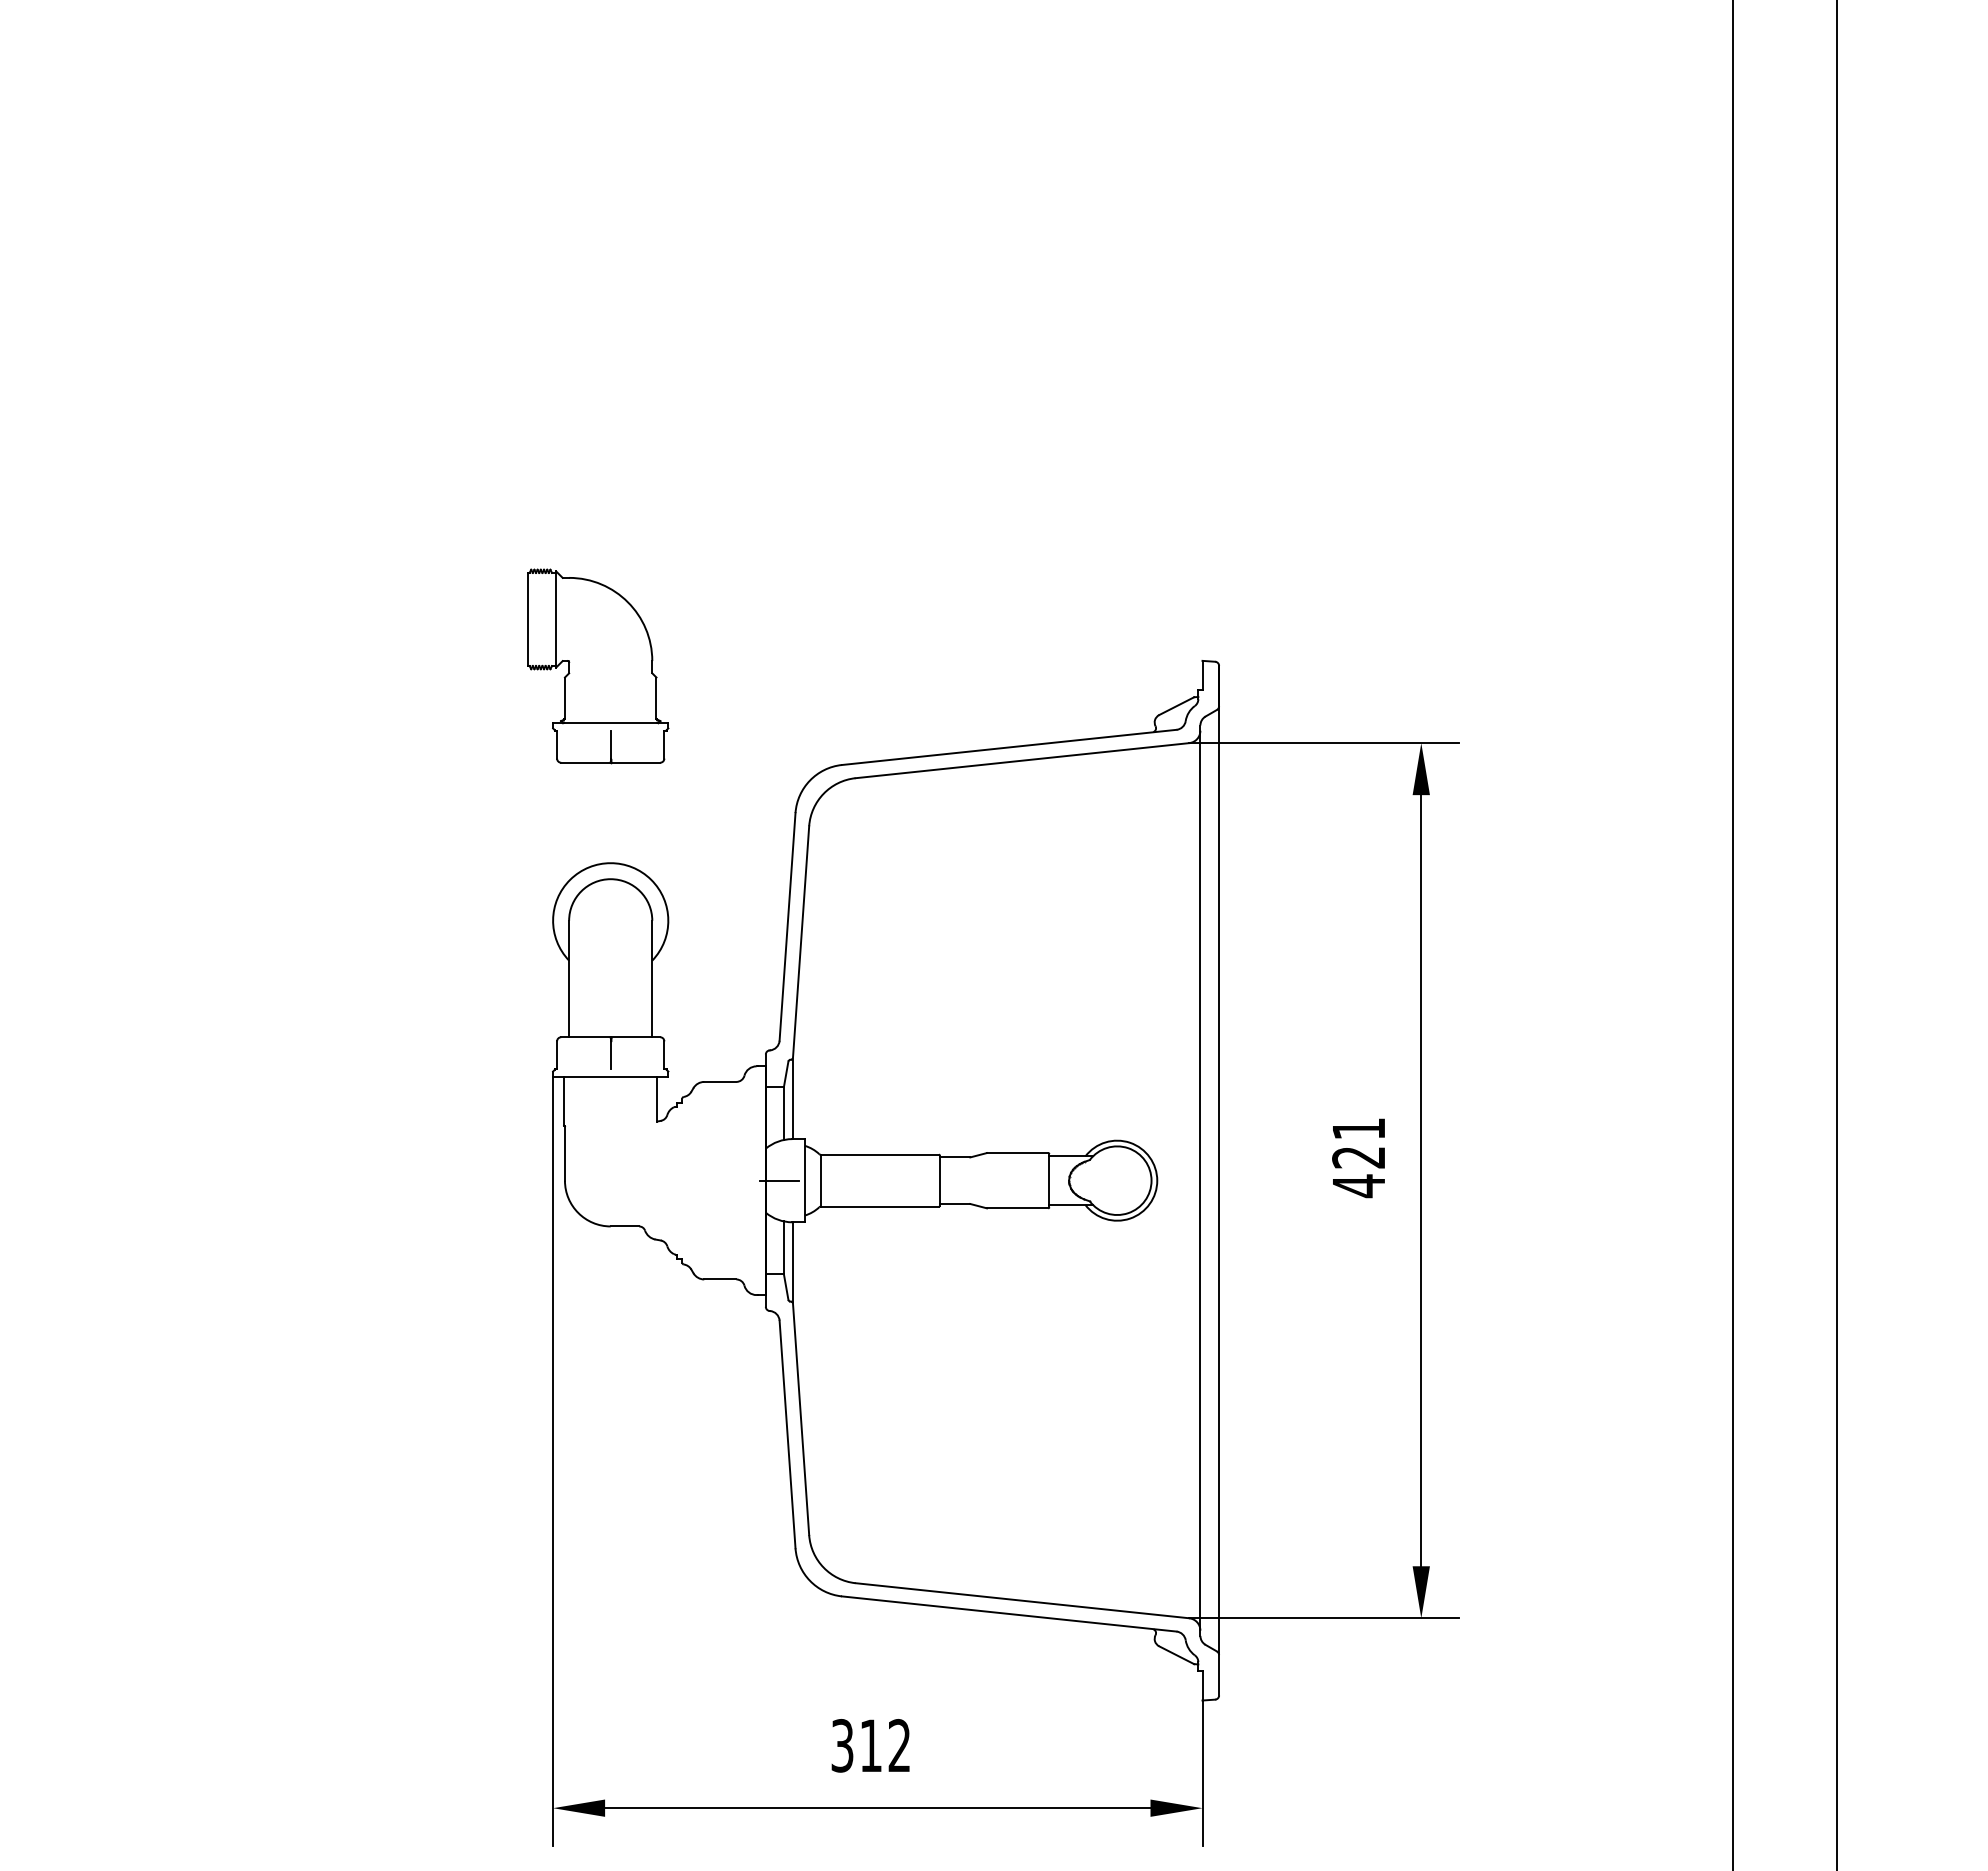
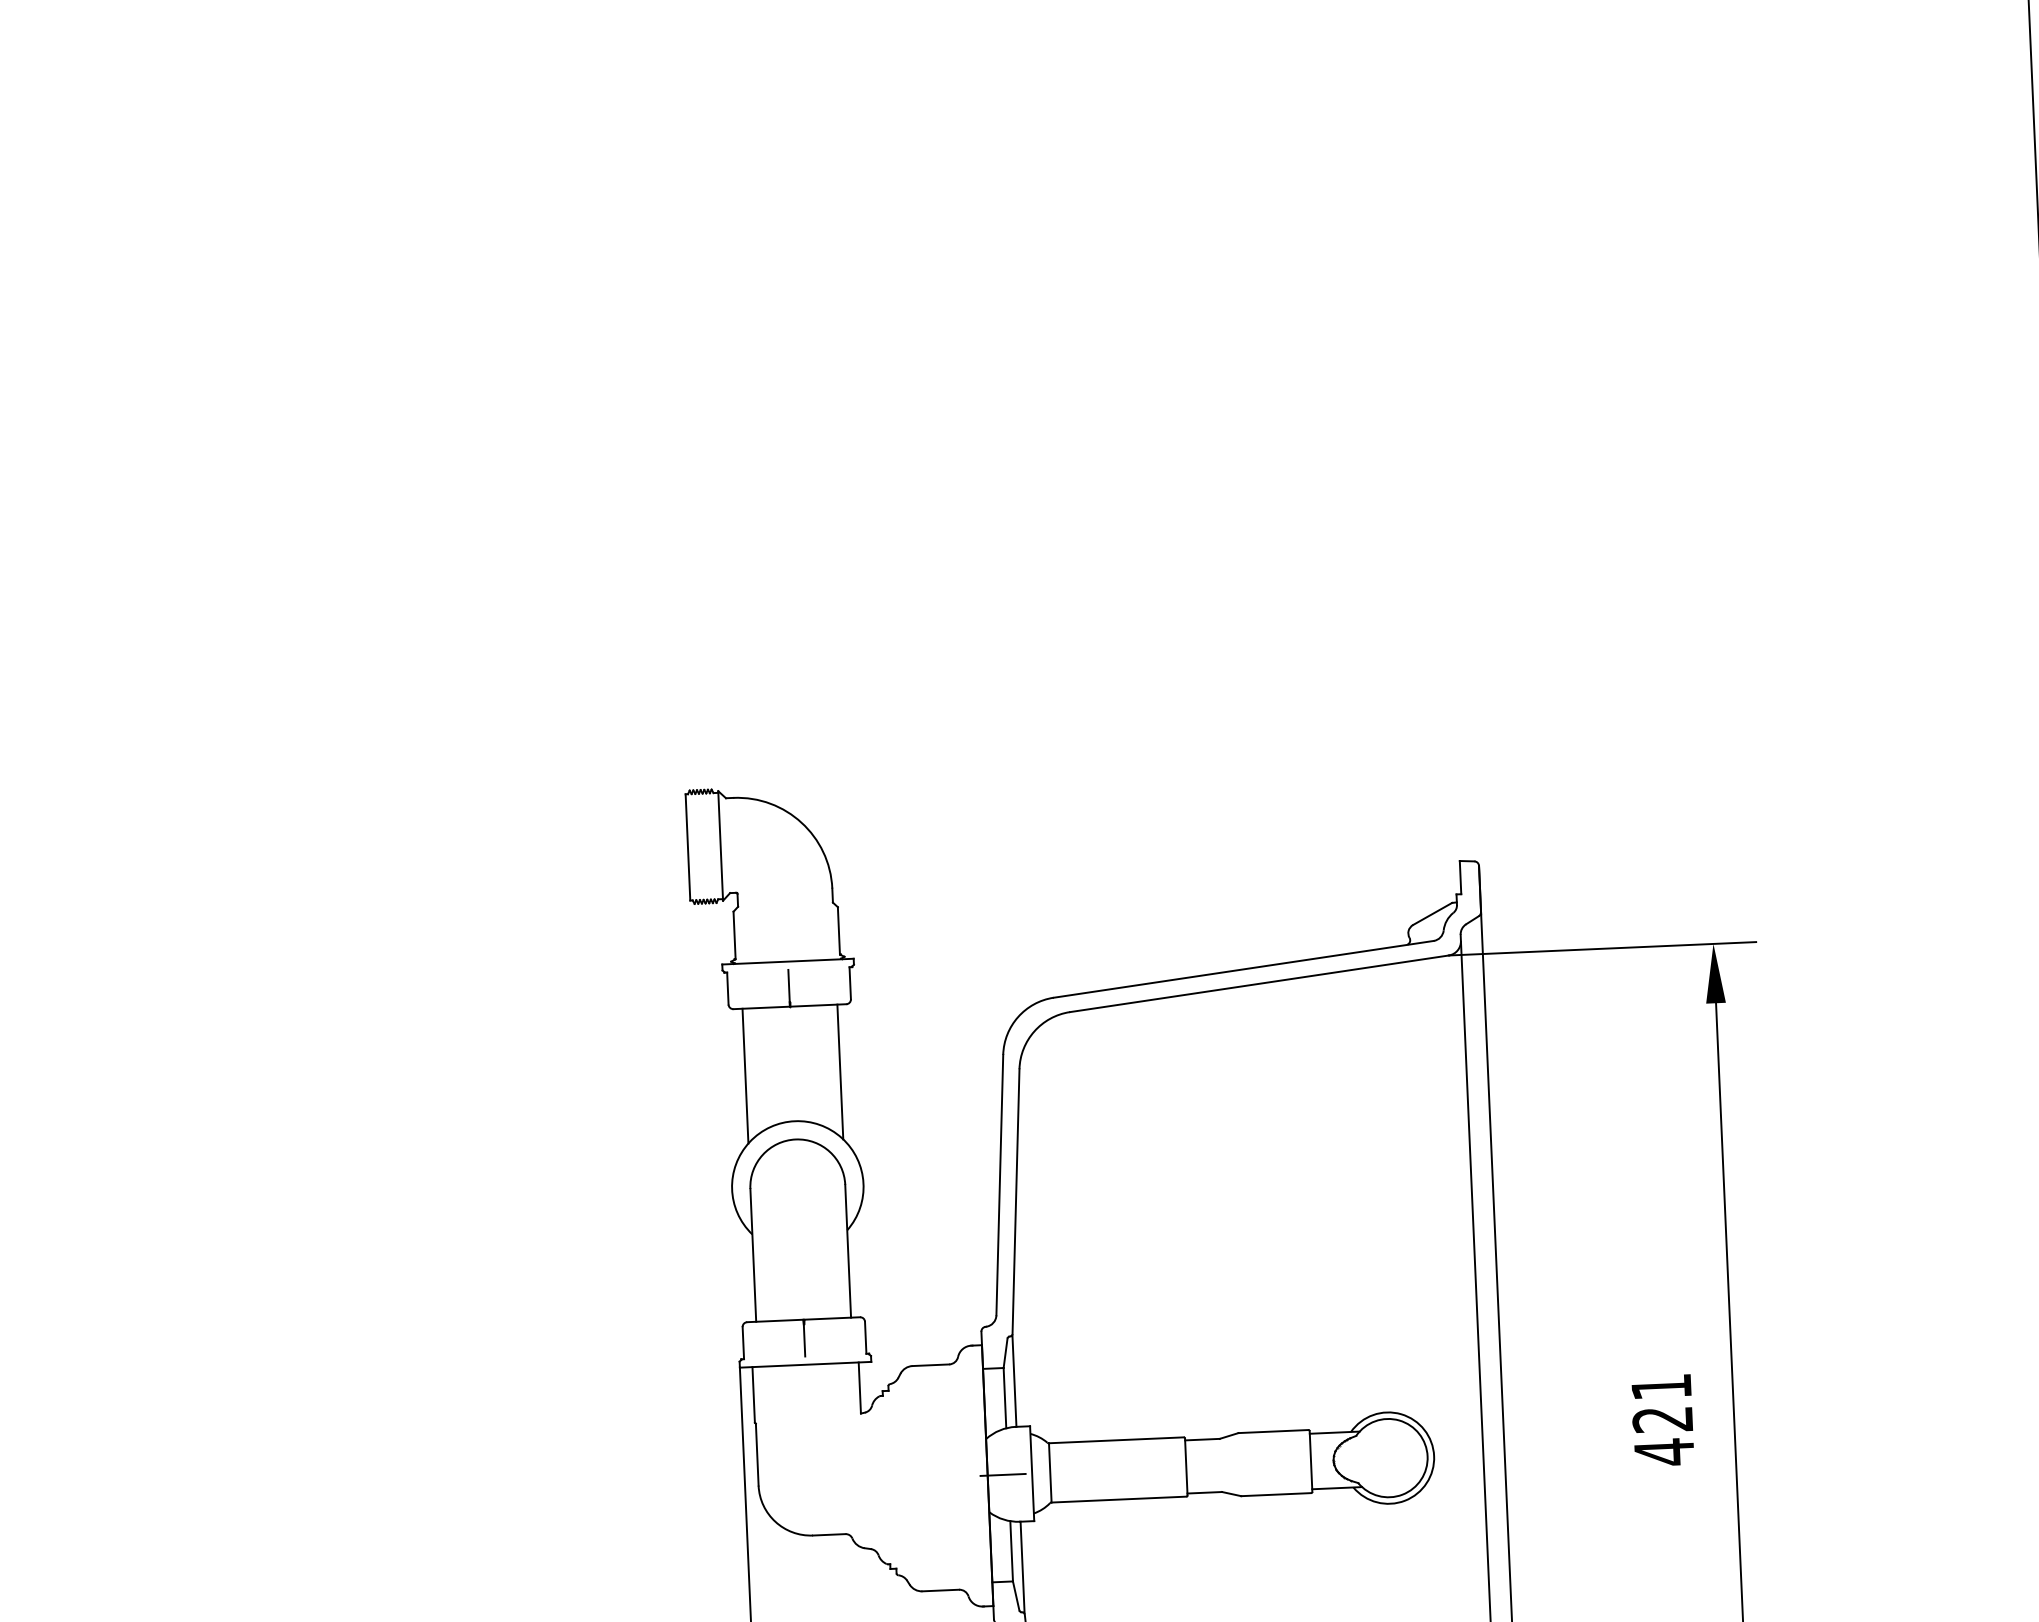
line: (569, 821) -> (745, 1075), added
line: (652, 821) -> (840, 1071), added

